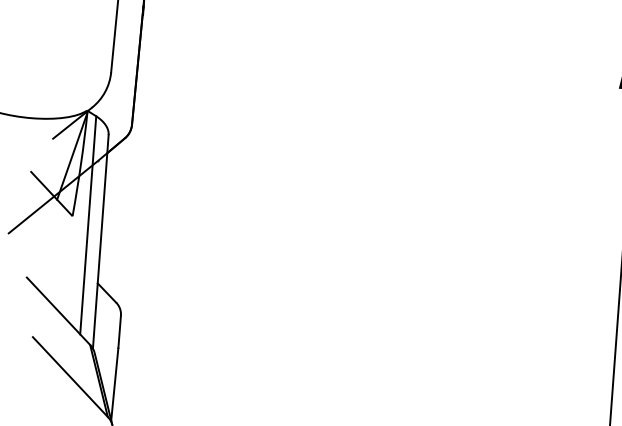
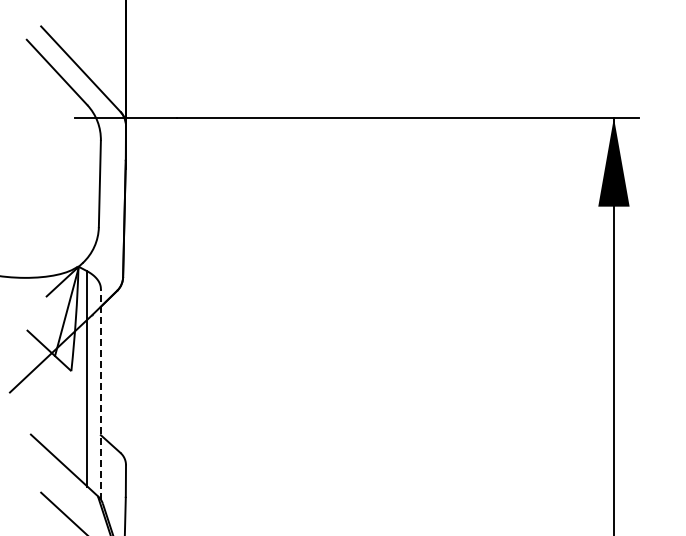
line: (100, 241) -> (100, 393), solid -> dashed

